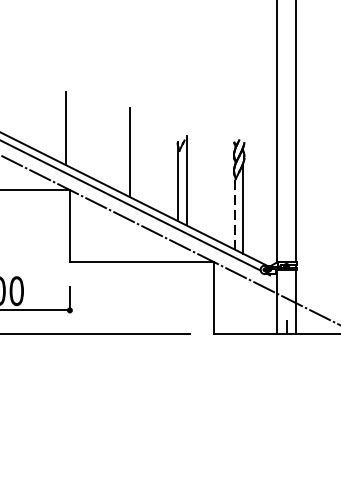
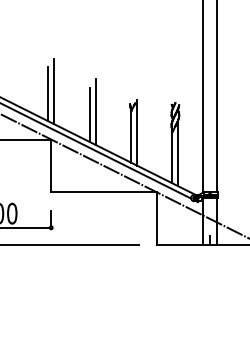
line: (74, 124) -> (54, 91), added
line: (122, 155) -> (89, 114), added
line: (235, 211) -> (172, 155), dashed -> solid

